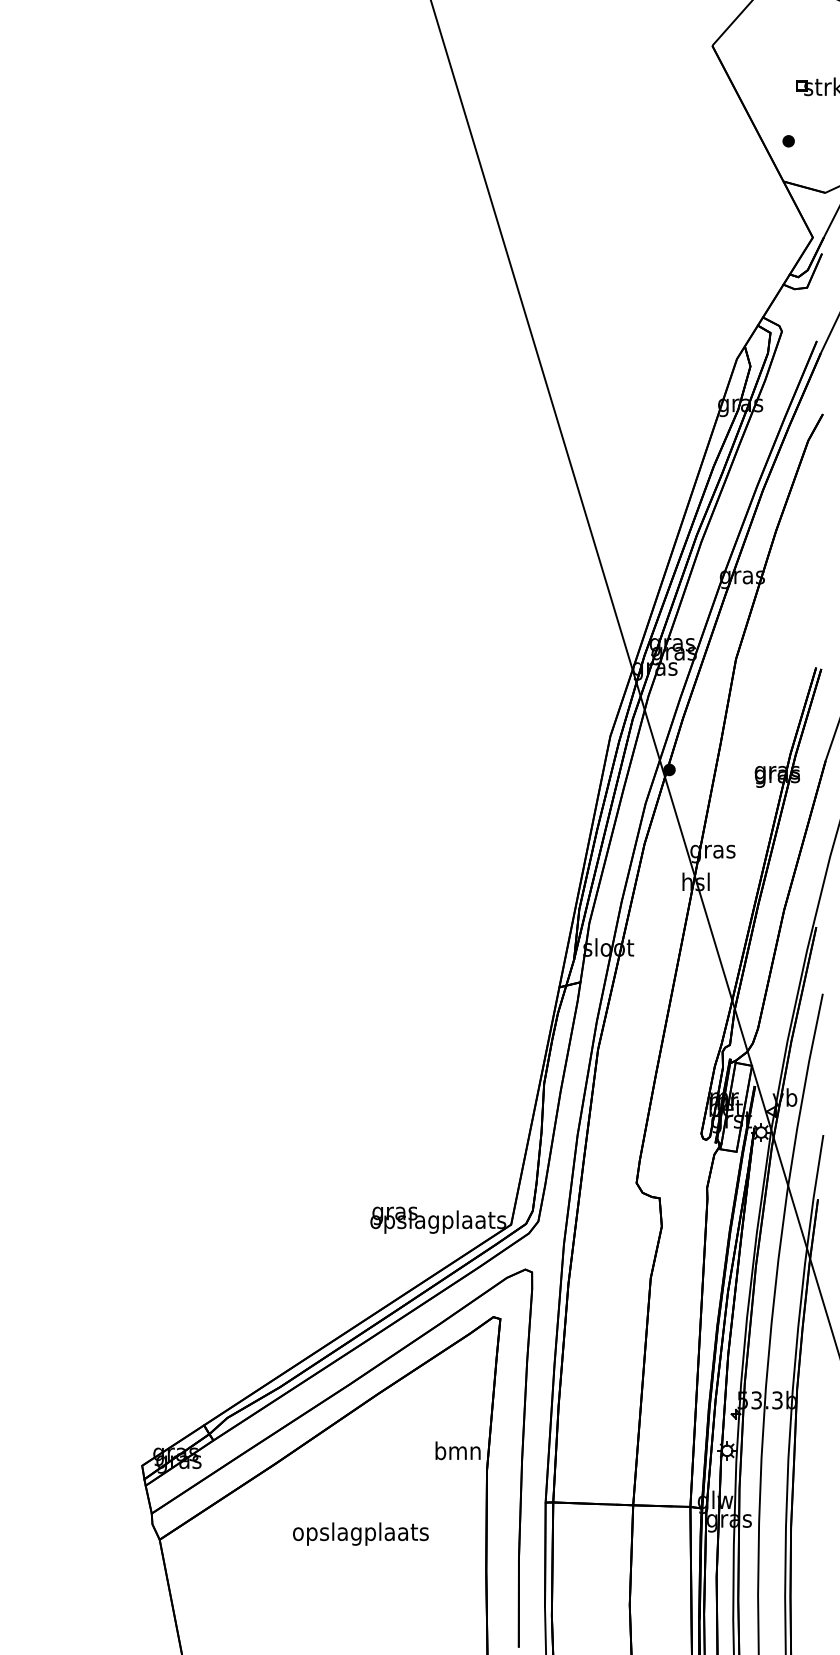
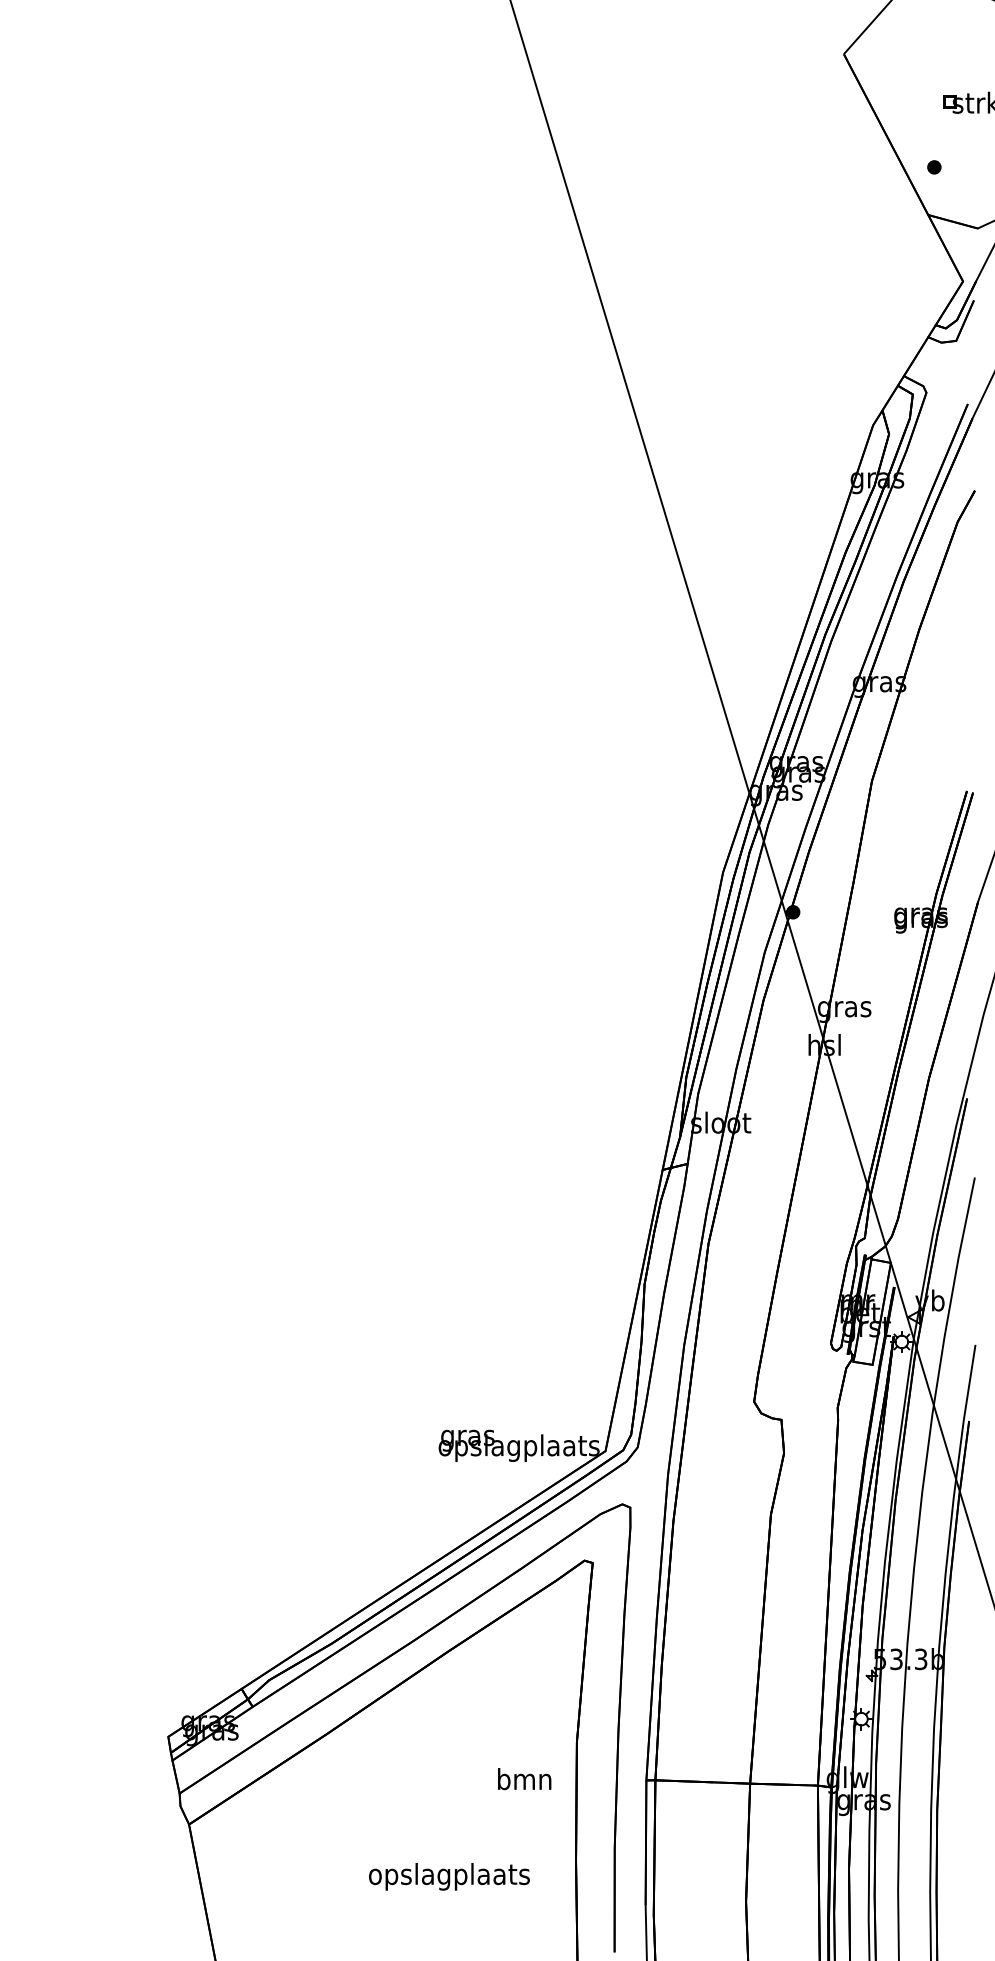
text: (457, 1451) -> (524, 1779), moved
text: (360, 1533) -> (449, 1876), moved

